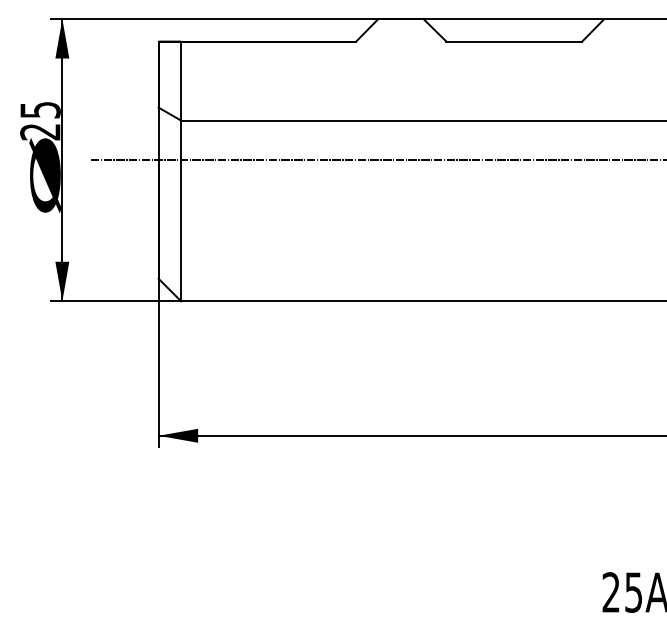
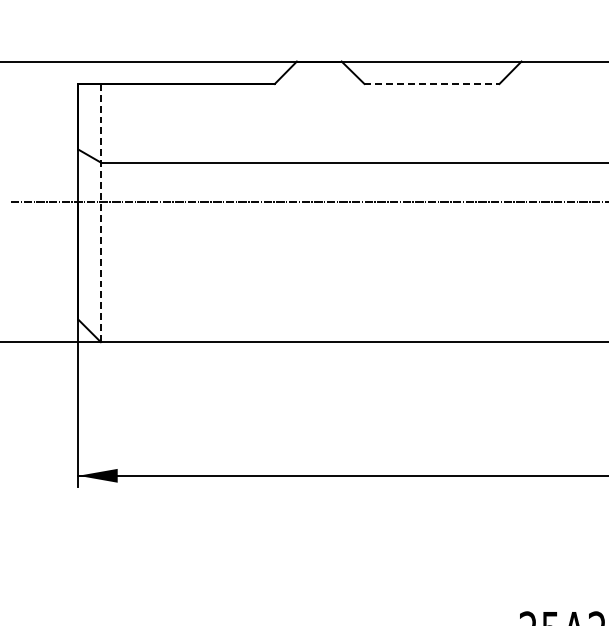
line: (514, 41) -> (432, 83), solid -> dashed
line: (181, 171) -> (101, 213), solid -> dashed

